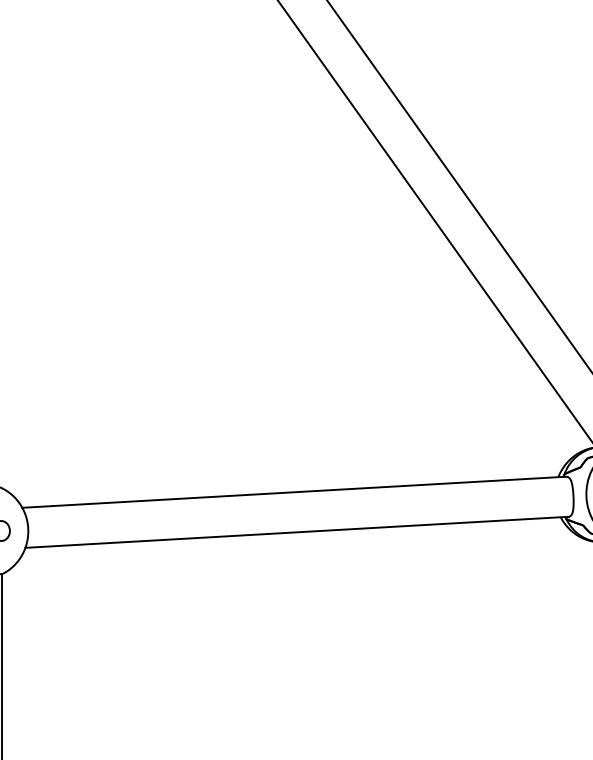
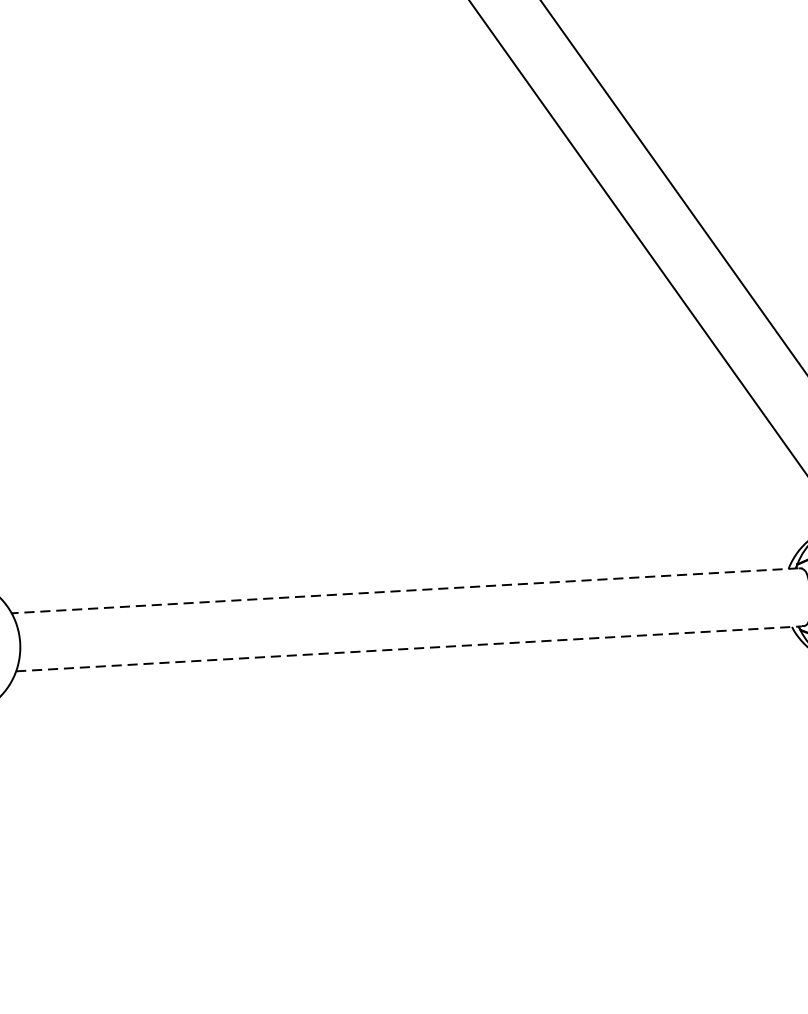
line: (293, 492) -> (404, 591), solid -> dashed
line: (296, 532) -> (409, 649), solid -> dashed

